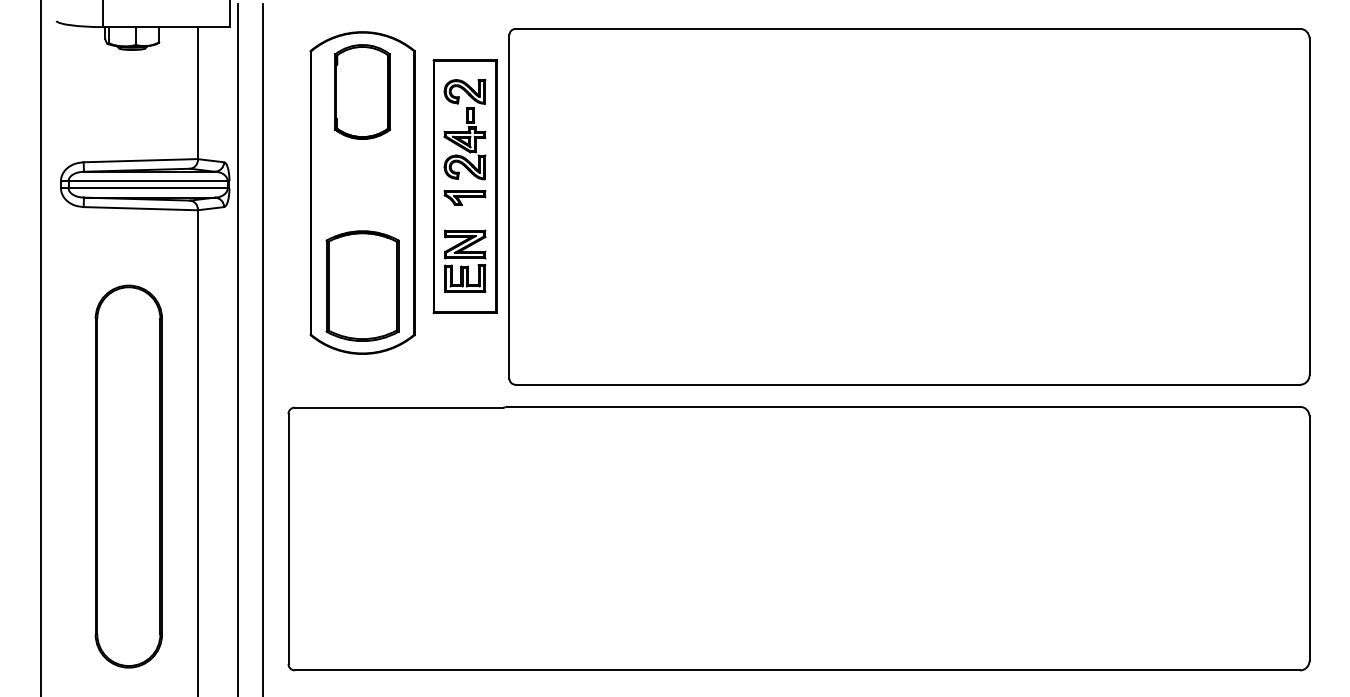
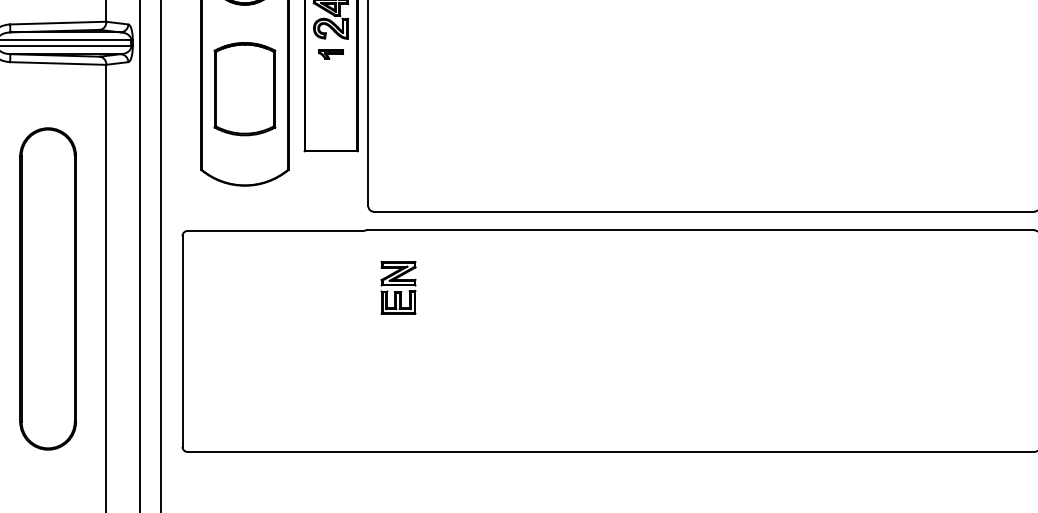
part: (464, 197) -> (330, 54), size x0.7
part: (465, 260) -> (398, 287), moved
part: (362, 285) -> (244, 88), moved

